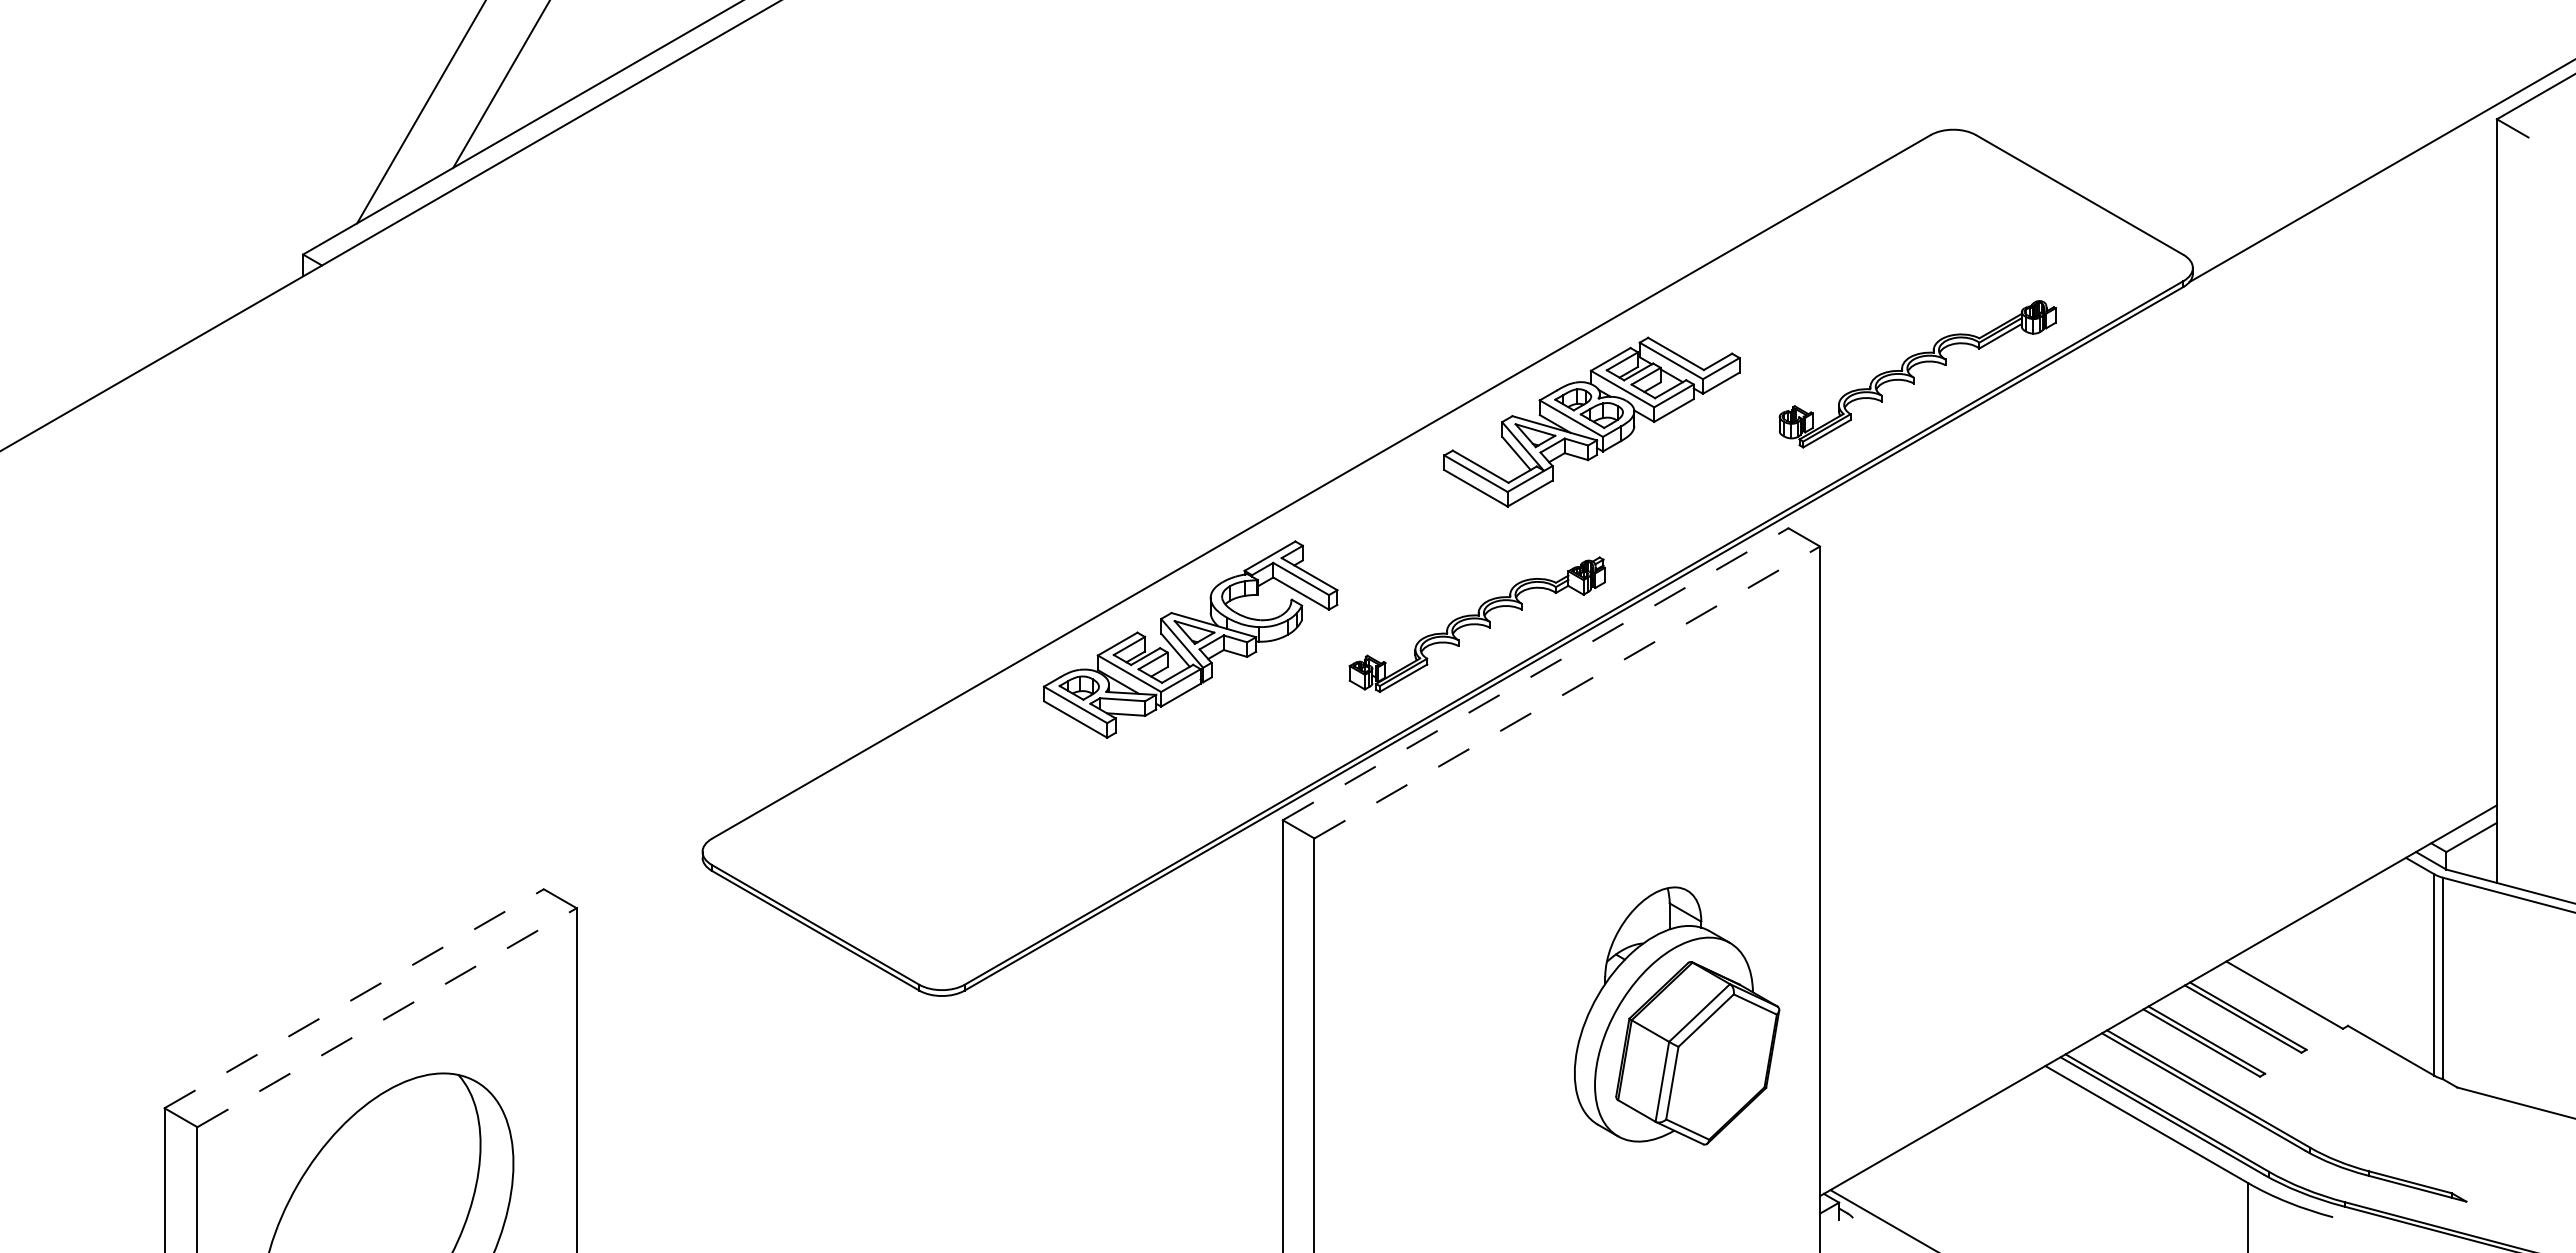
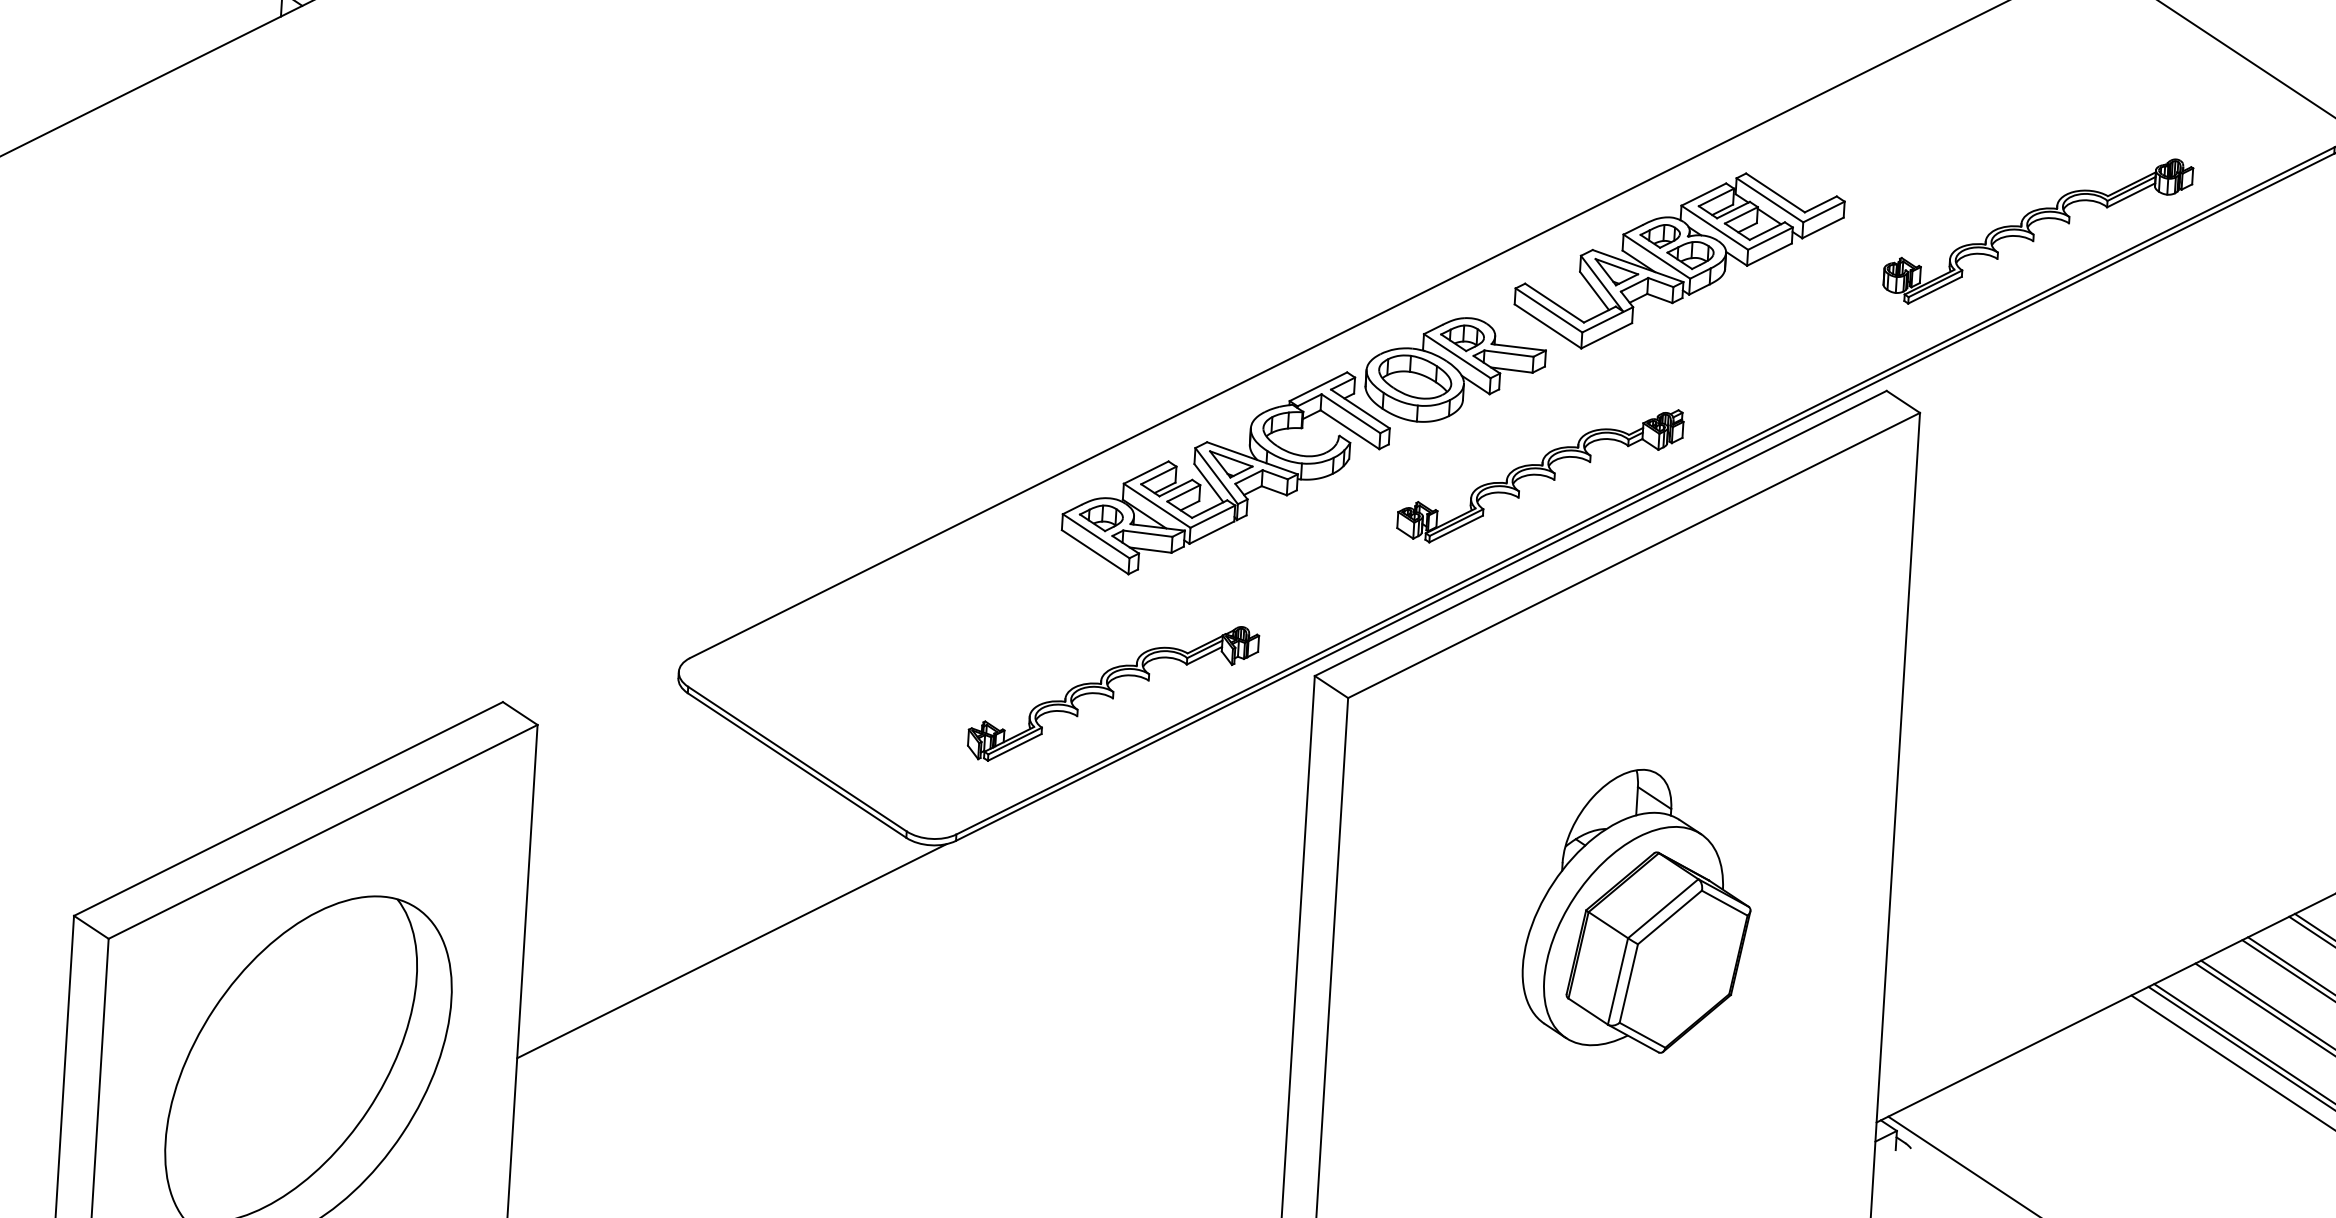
part: (1394, 533) -> (1455, 370), added
line: (1535, 674) -> (1600, 533), dashed -> solid
line: (1567, 692) -> (1634, 555), dashed -> solid
part: (1099, 847) -> (1112, 693), added
line: (354, 998) -> (288, 808), dashed -> solid
part: (1677, 1015) -> (1638, 909), moved
line: (387, 1017) -> (323, 831), dashed -> solid
line: (766, 1103) -> (731, 950), added

